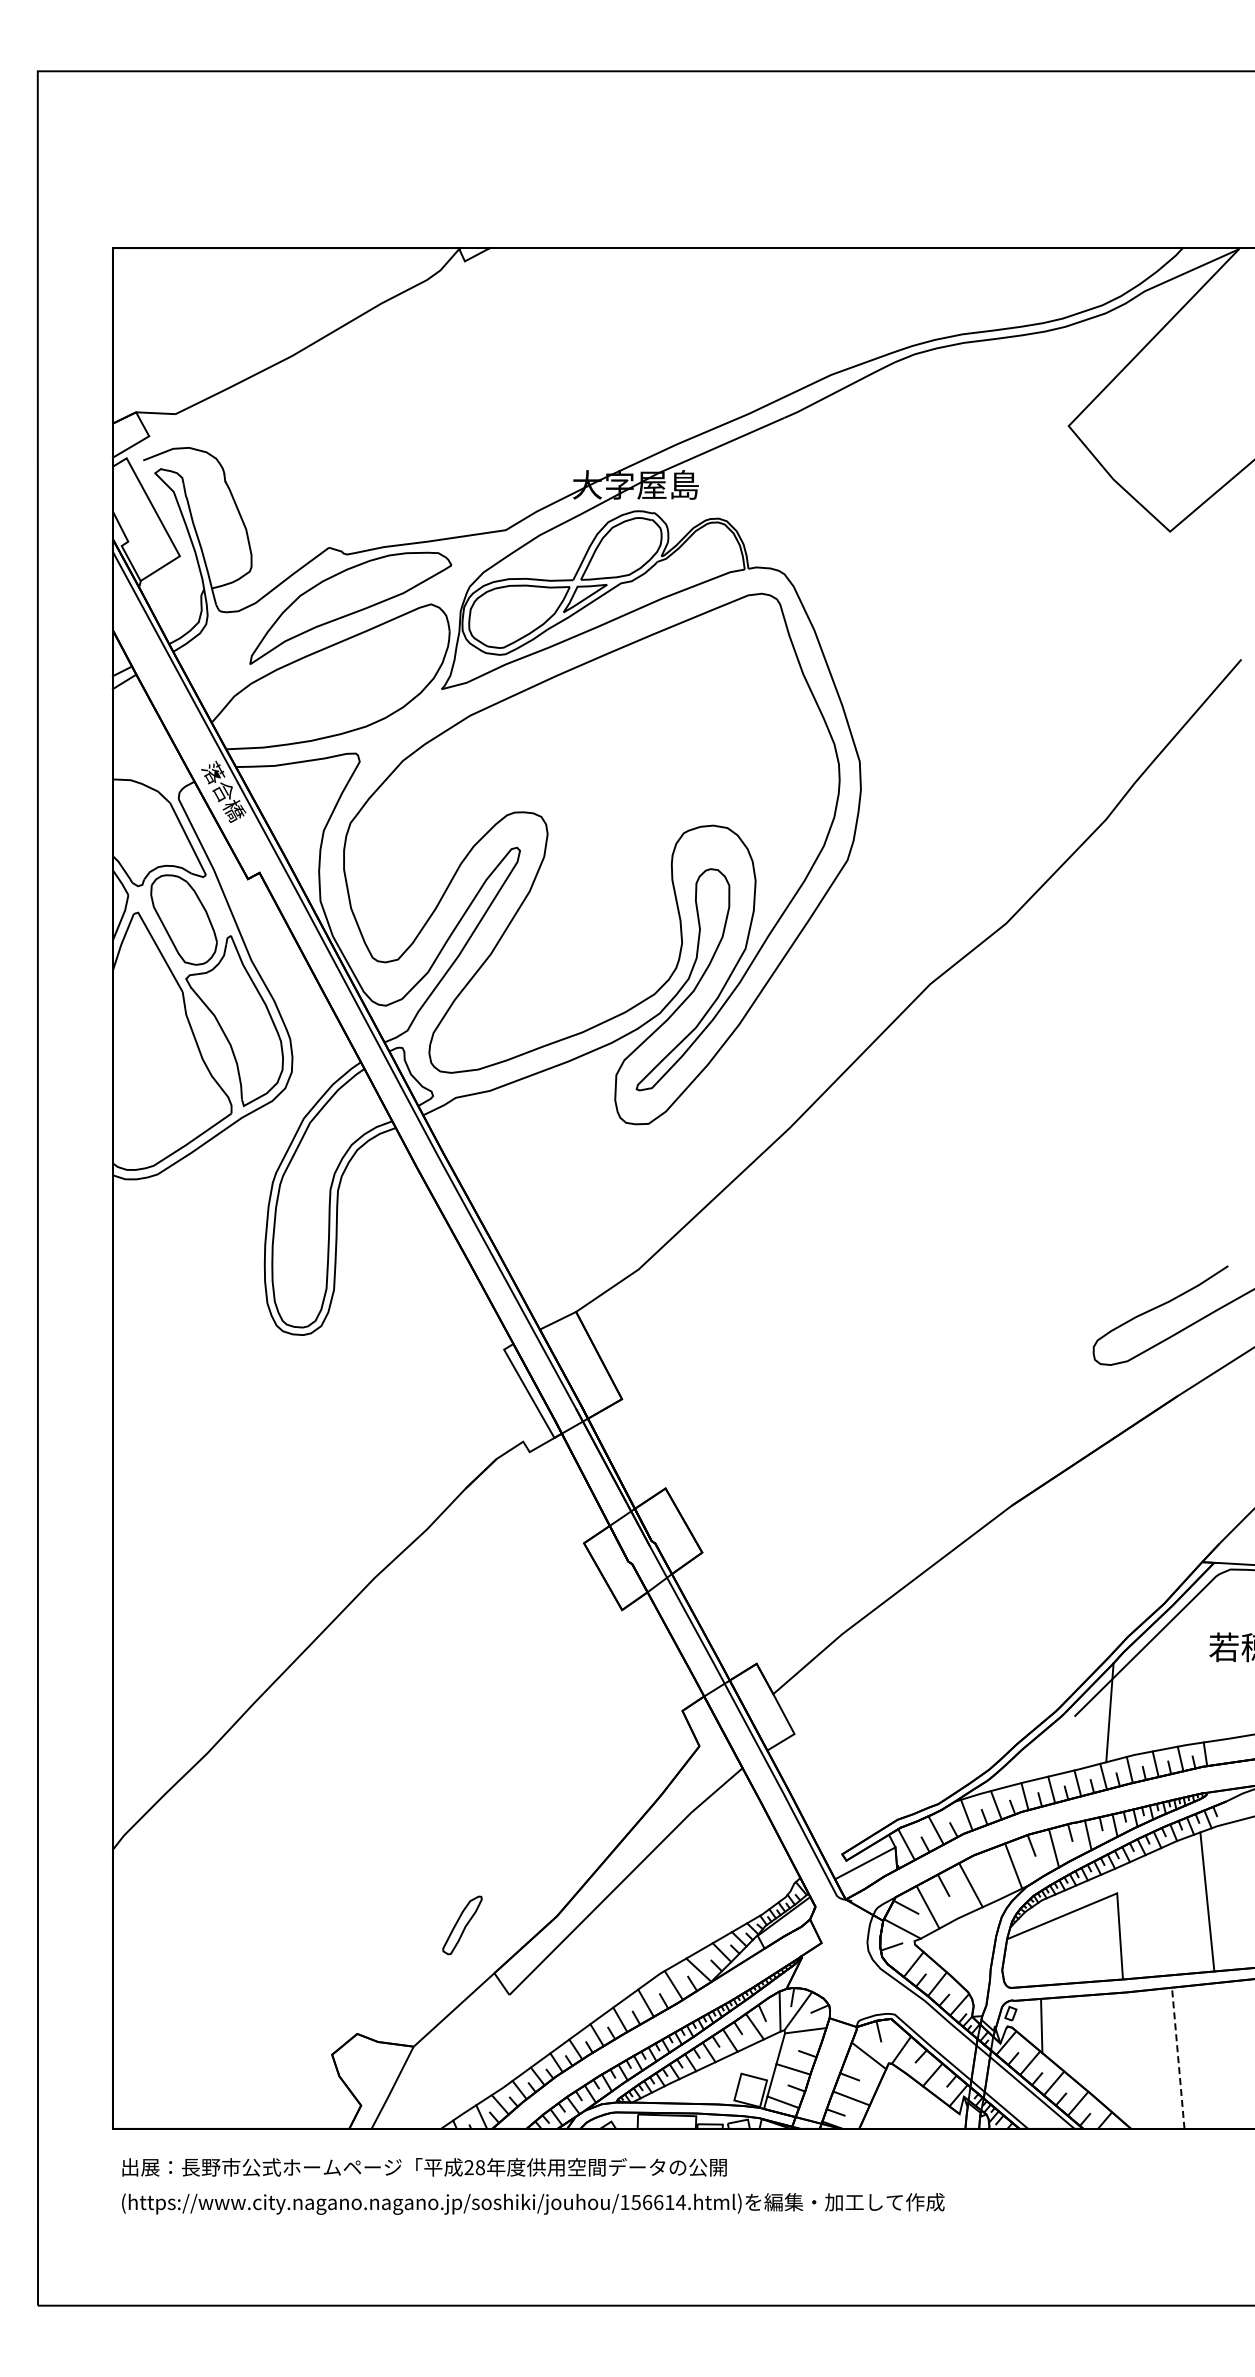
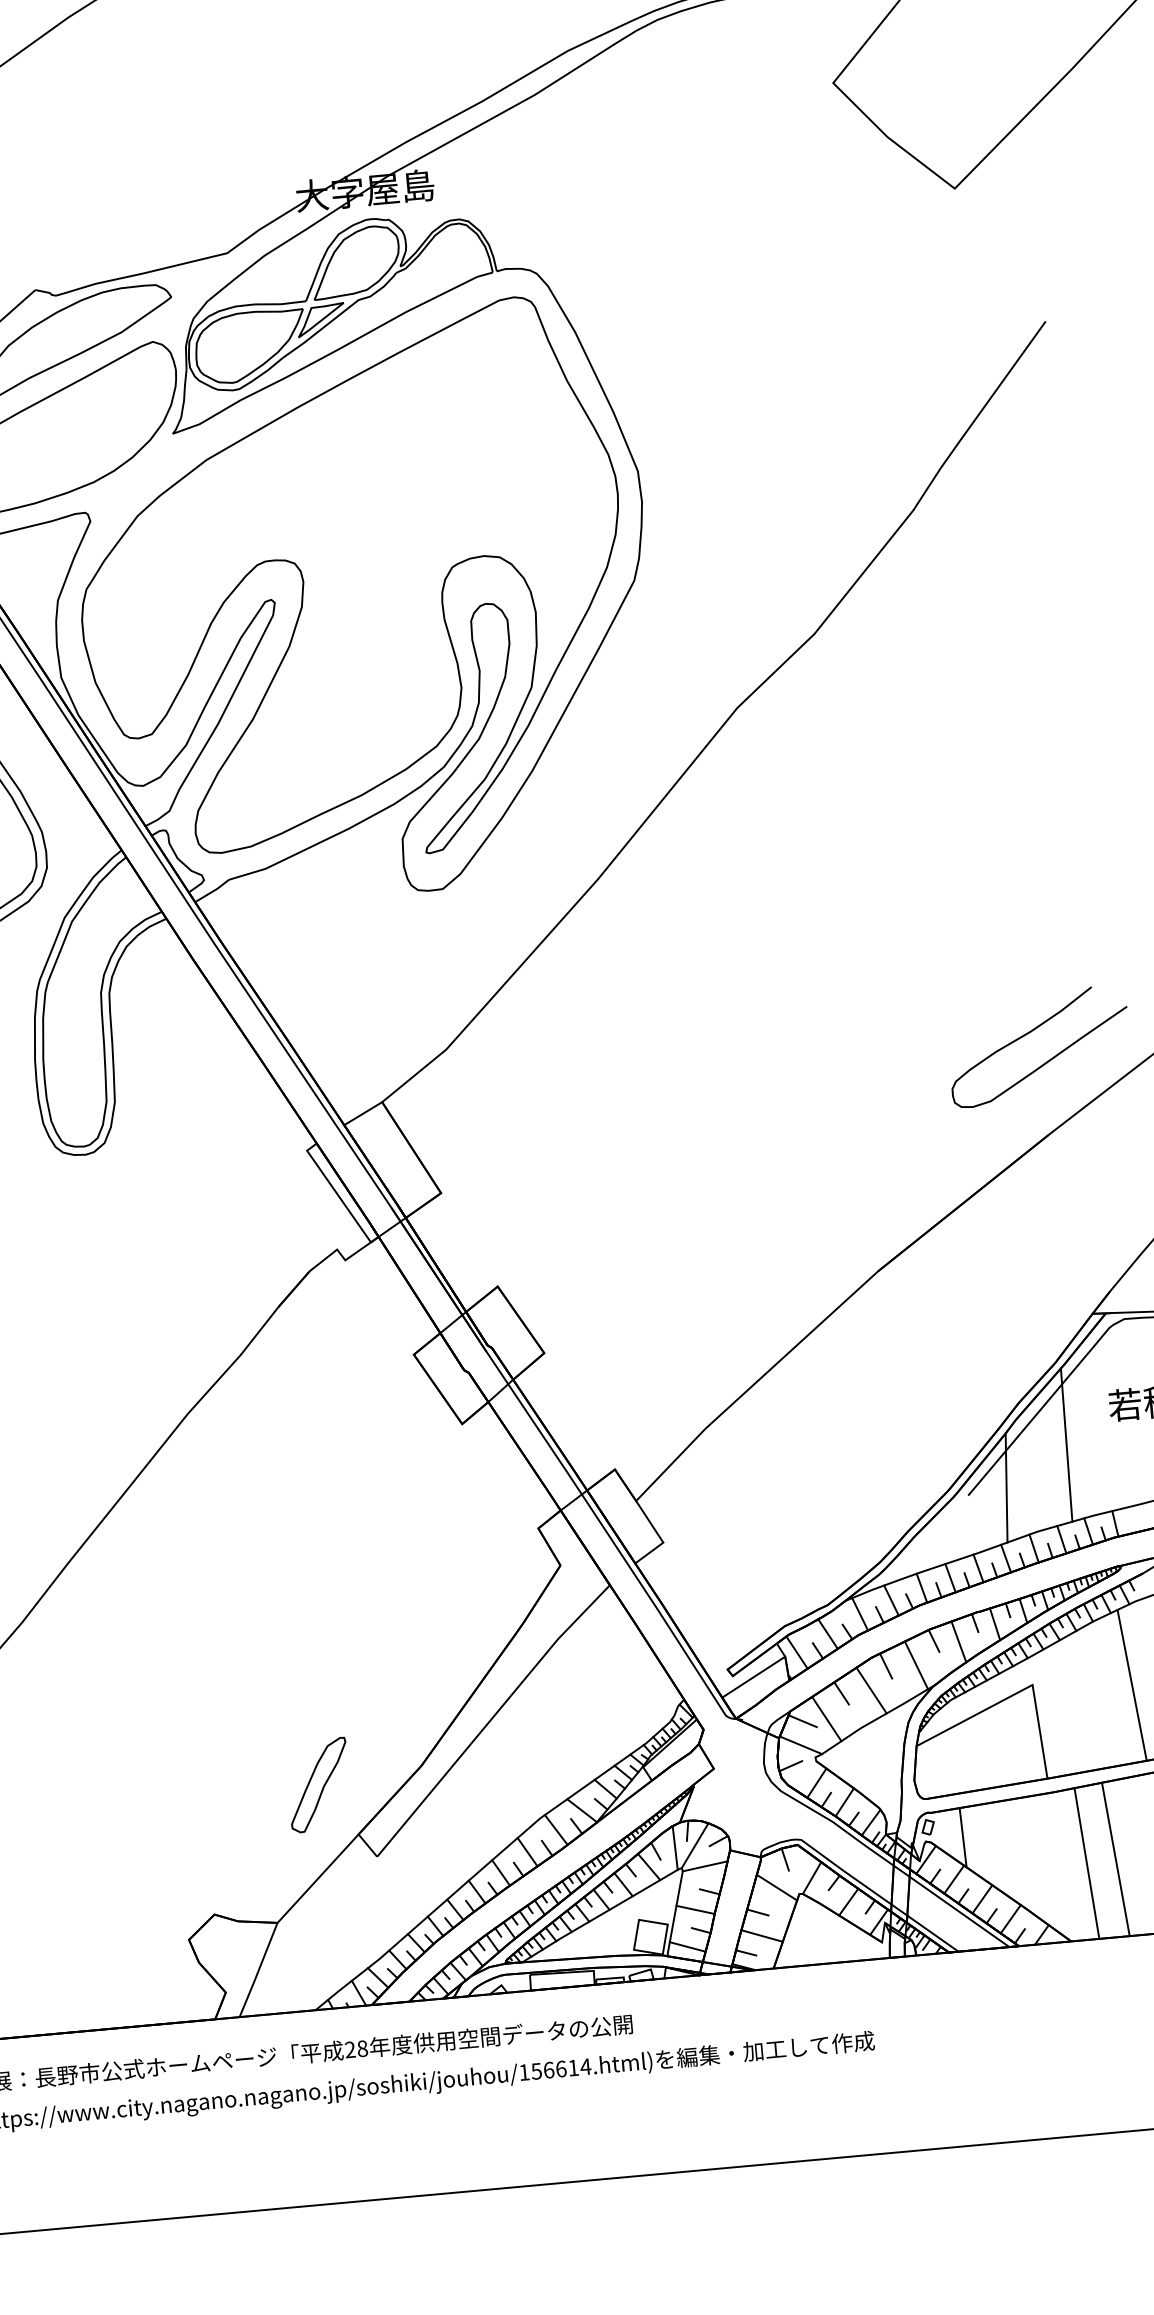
line: (1167, 1678) -> (1066, 1444), added
line: (985, 1863) -> (885, 1665), added
part: (462, 1925) -> (318, 1785), size x1.43
line: (1178, 2058) -> (1116, 1859), dashed -> solid
line: (1151, 2059) -> (1086, 1863), added

